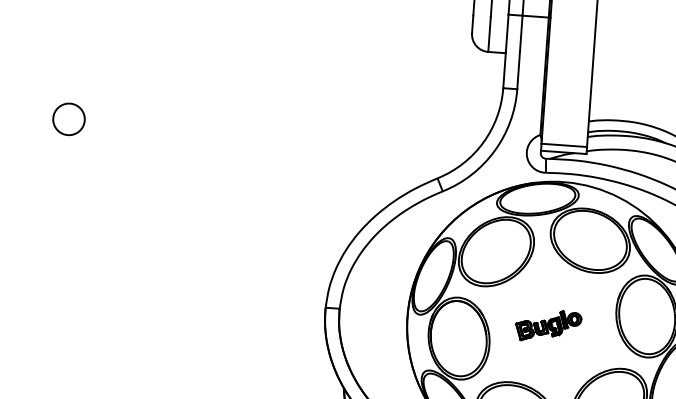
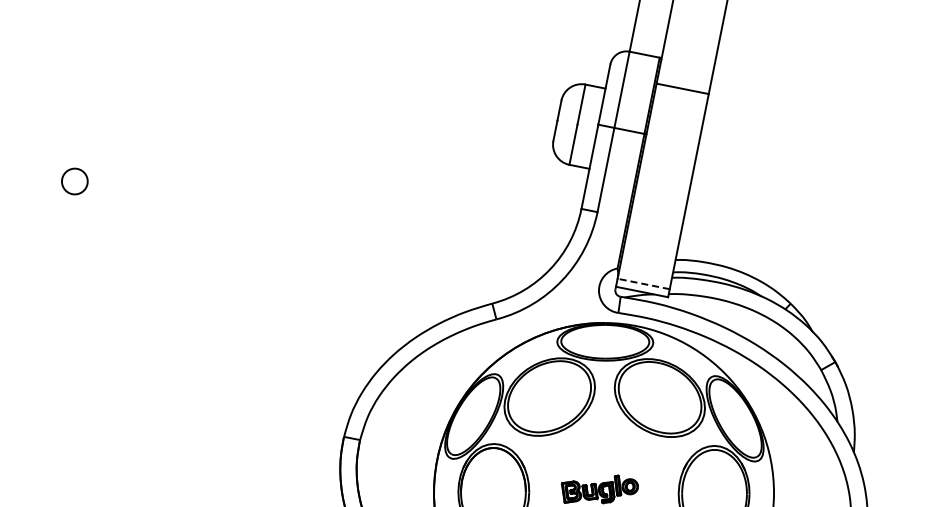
circle: (68, 119) -> (74, 181), size x0.7
line: (564, 145) -> (643, 283), solid -> dashed

